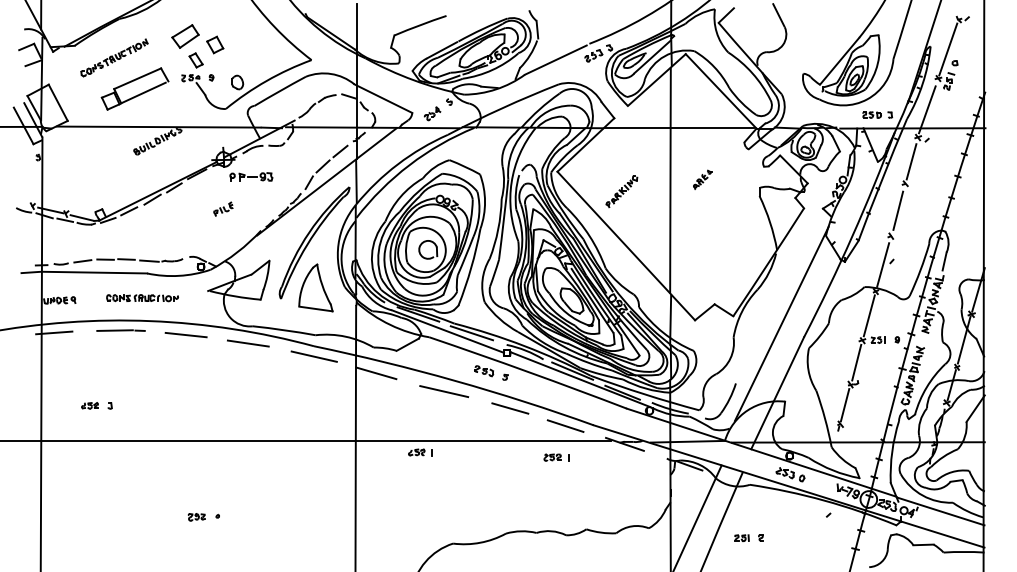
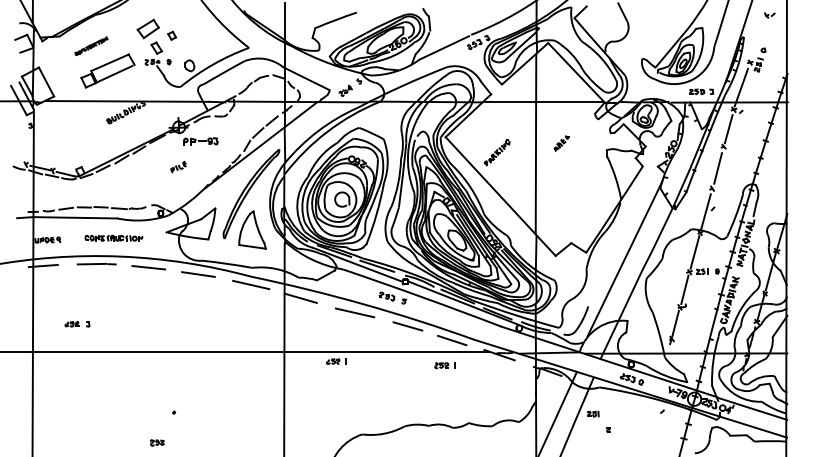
part: (215, 44) -> (172, 35), size x0.6
line: (948, 49) -> (758, 39), removed
part: (114, 57) -> (91, 45), size x0.6
part: (196, 517) -> (157, 443), moved
part: (741, 537) -> (592, 413), moved

